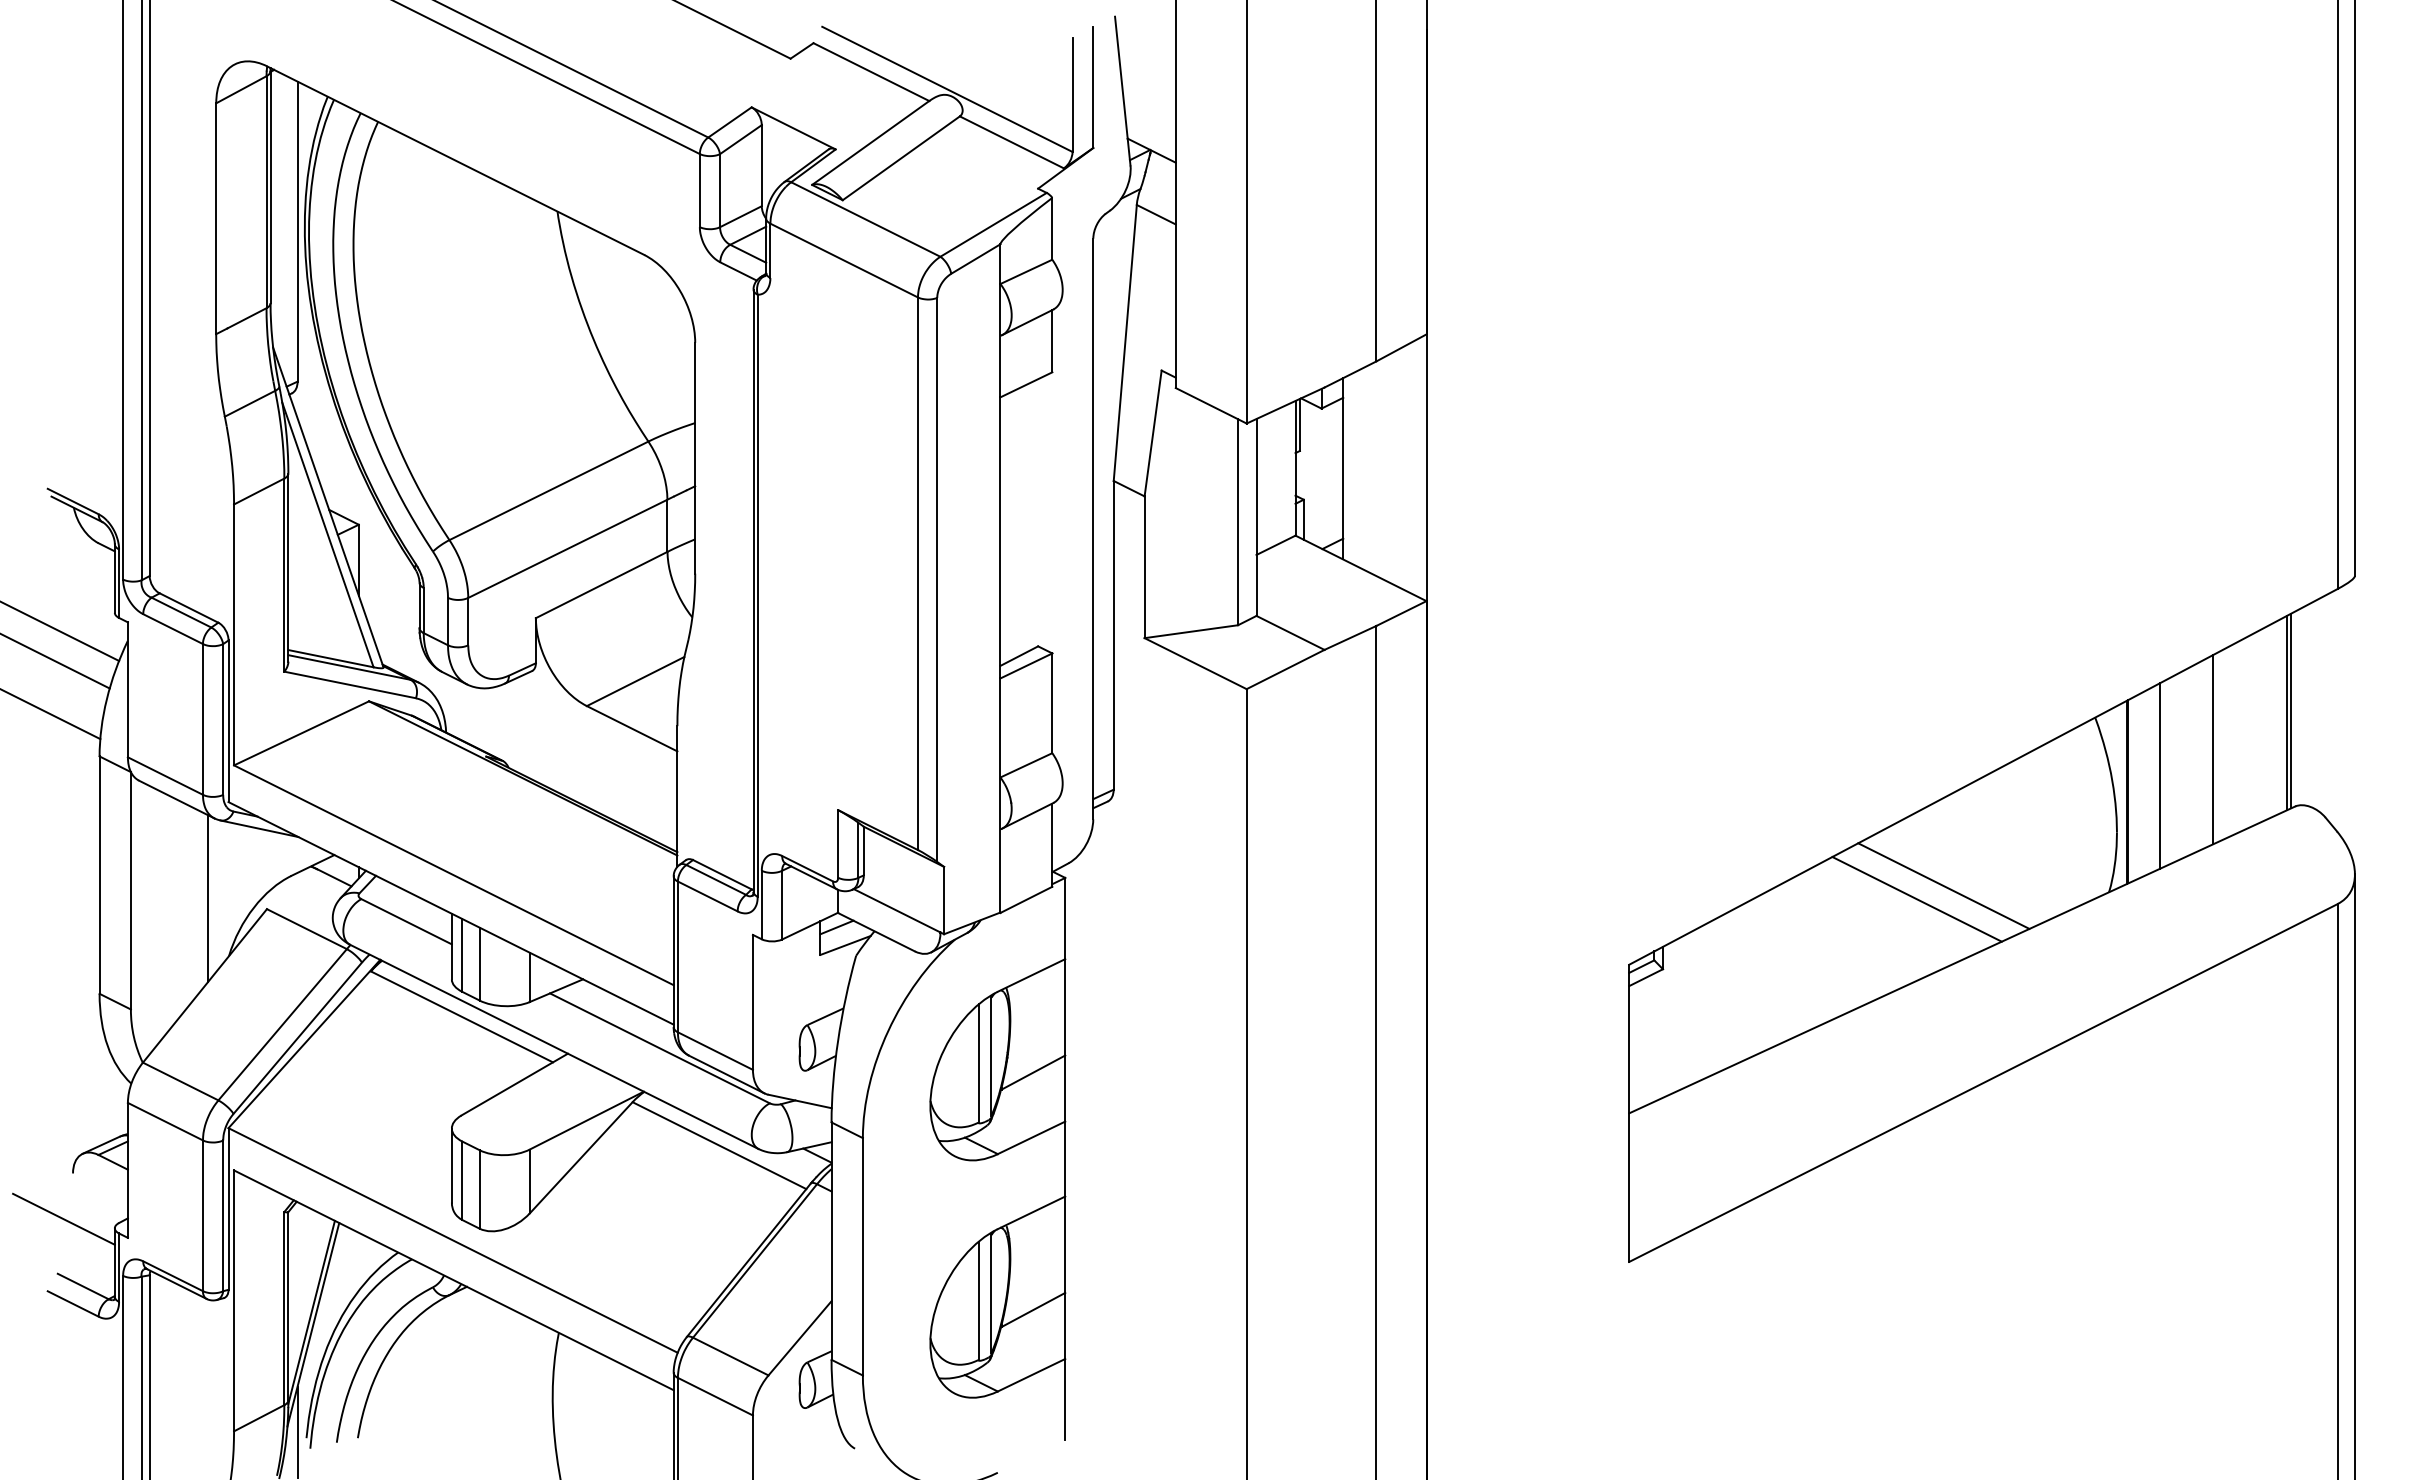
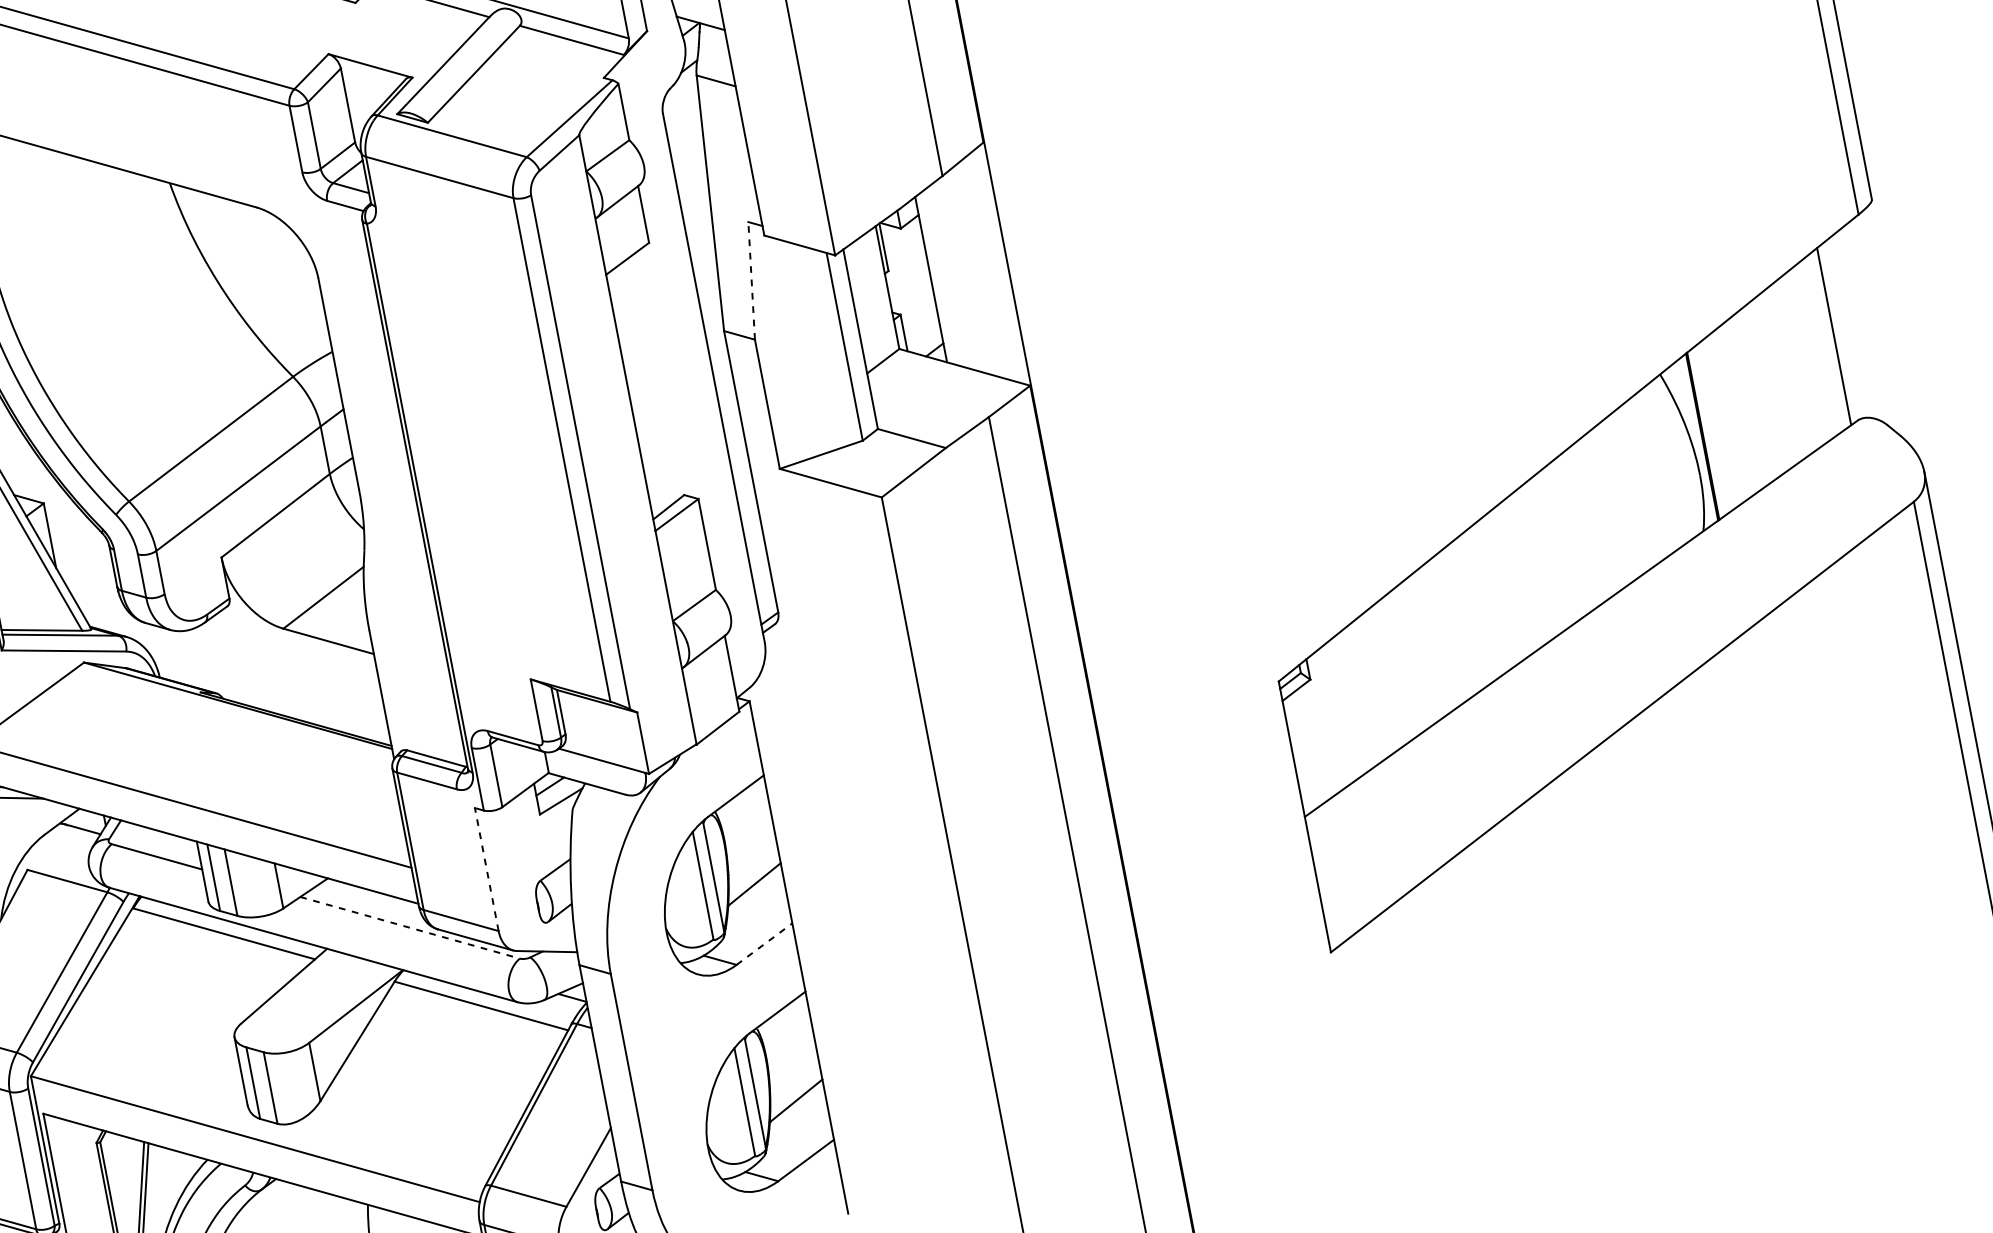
line: (1153, 433) -> (752, 280), solid -> dashed
line: (2290, 710) -> (1836, 333), removed
line: (2212, 749) -> (1772, 382), removed
line: (2160, 775) -> (1729, 415), removed
line: (1943, 885) -> (1551, 554), removed
line: (1916, 899) -> (1529, 571), removed
line: (752, 1001) -> (486, 868), solid -> dashed
line: (659, 1048) -> (409, 928), solid -> dashed
line: (1032, 1137) -> (765, 943), solid -> dashed

